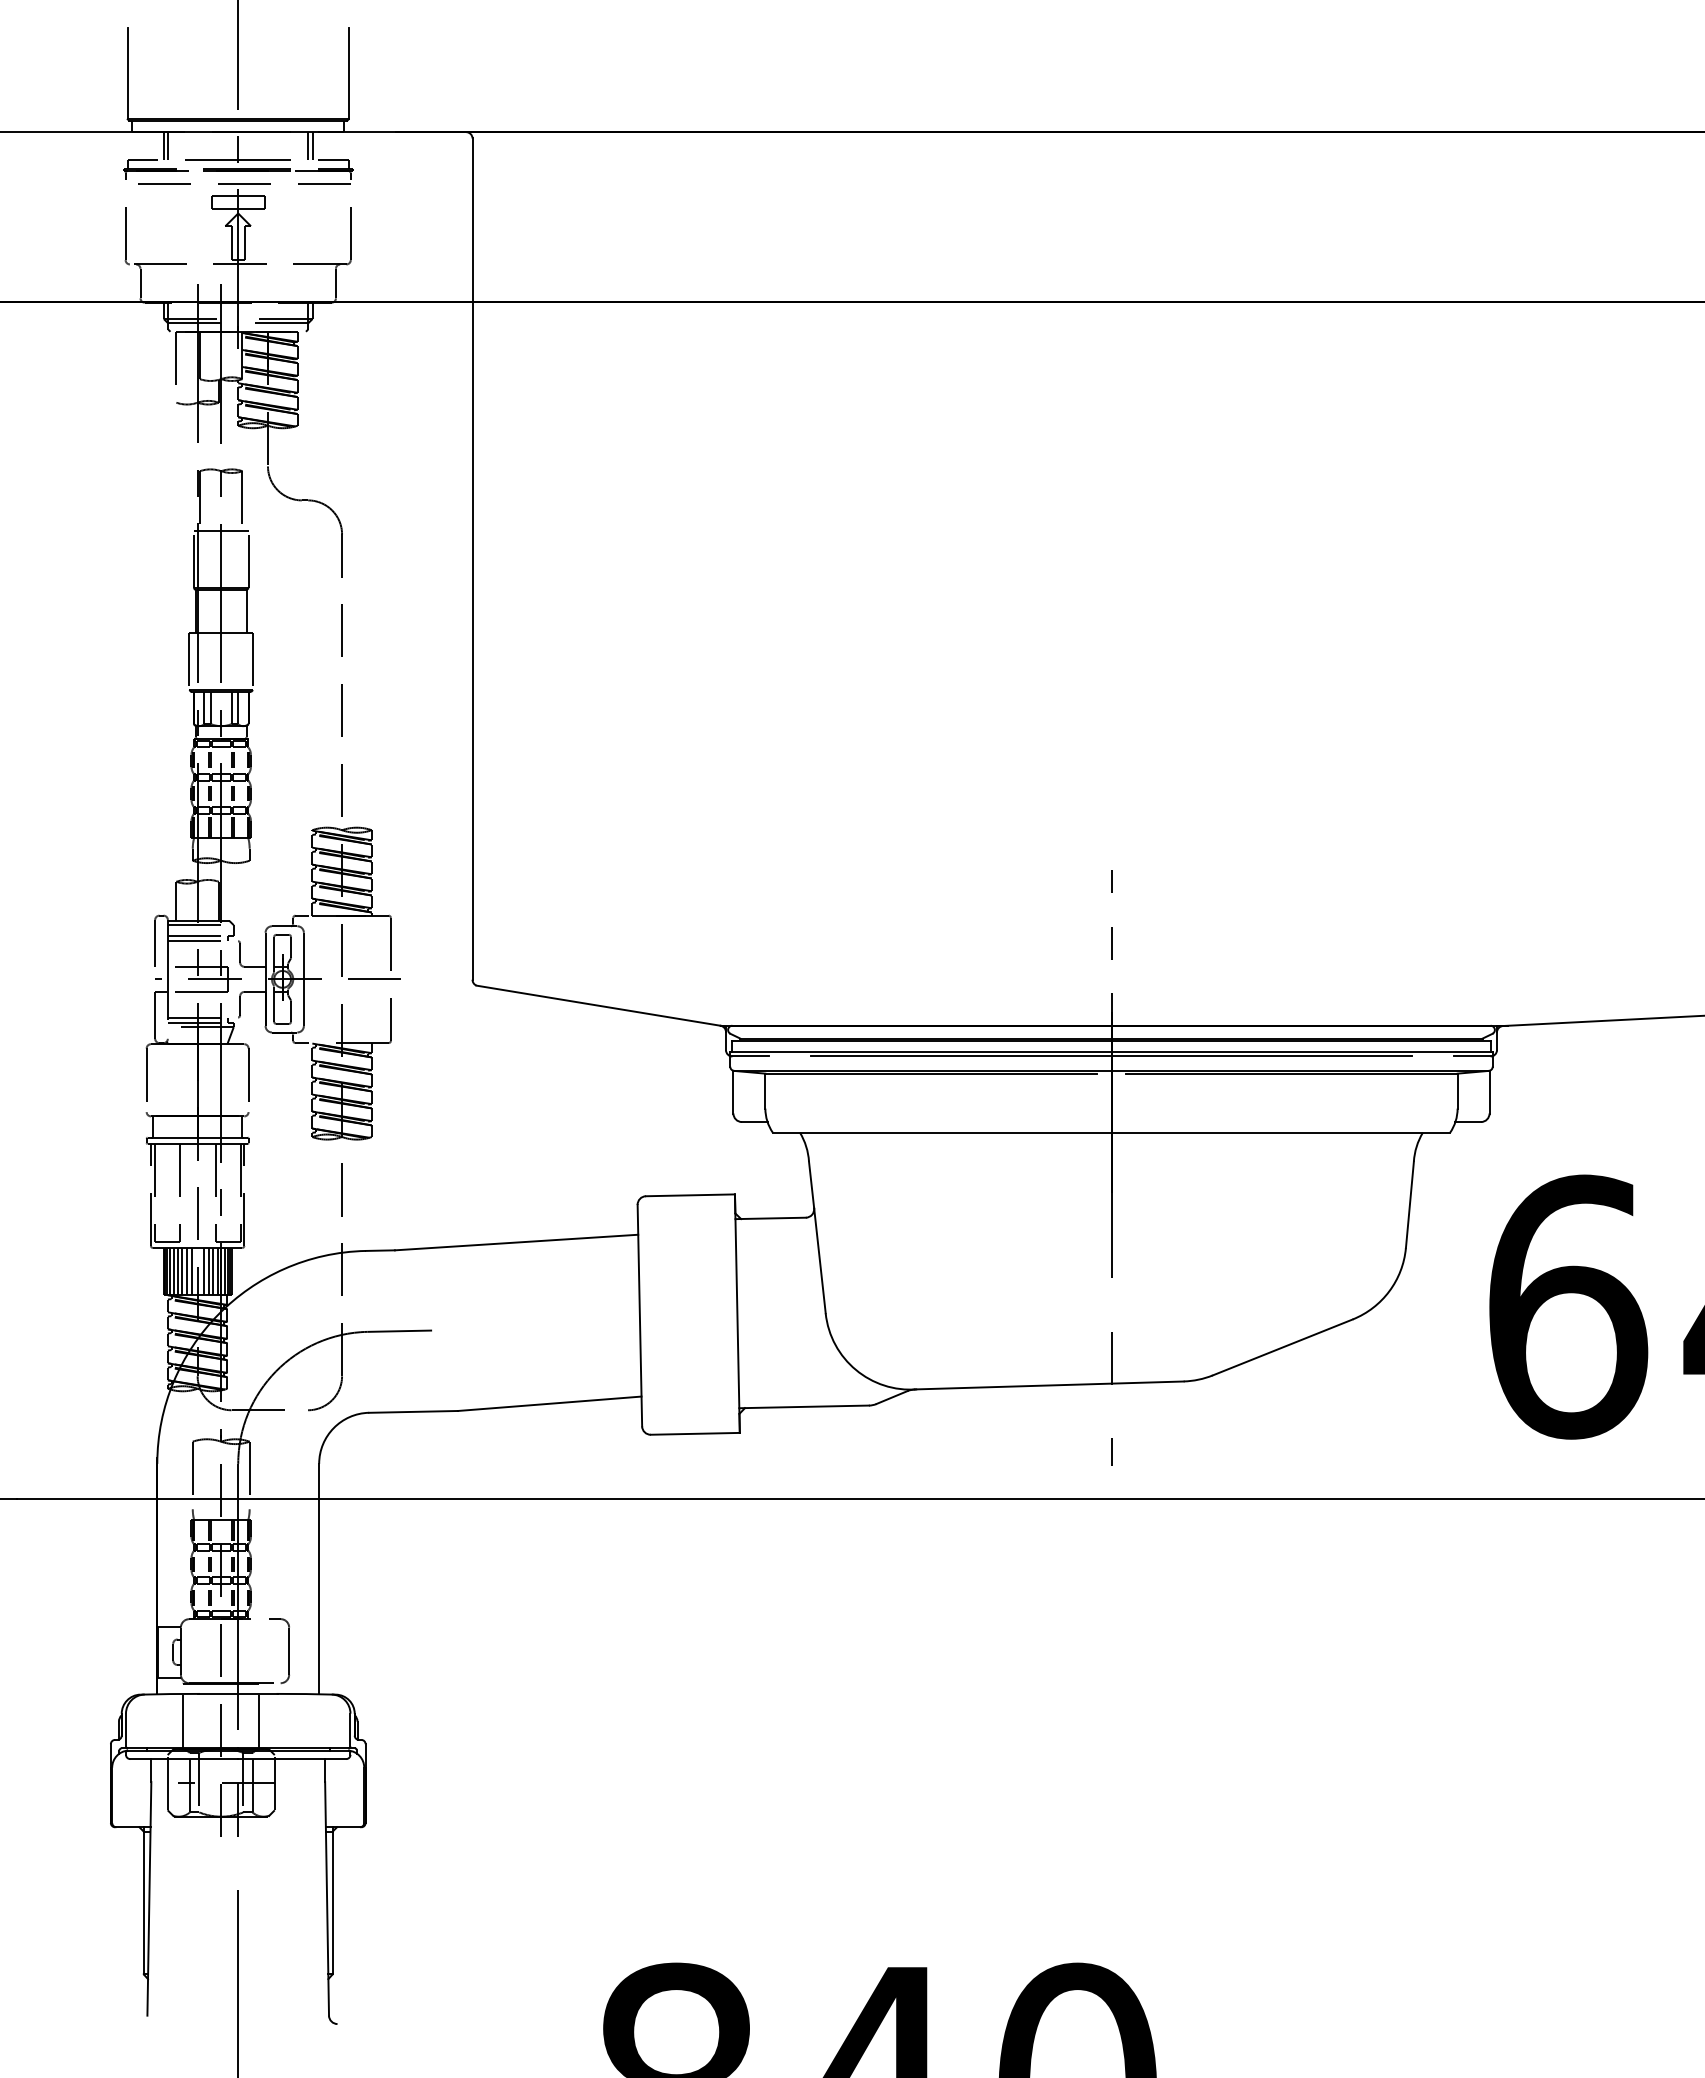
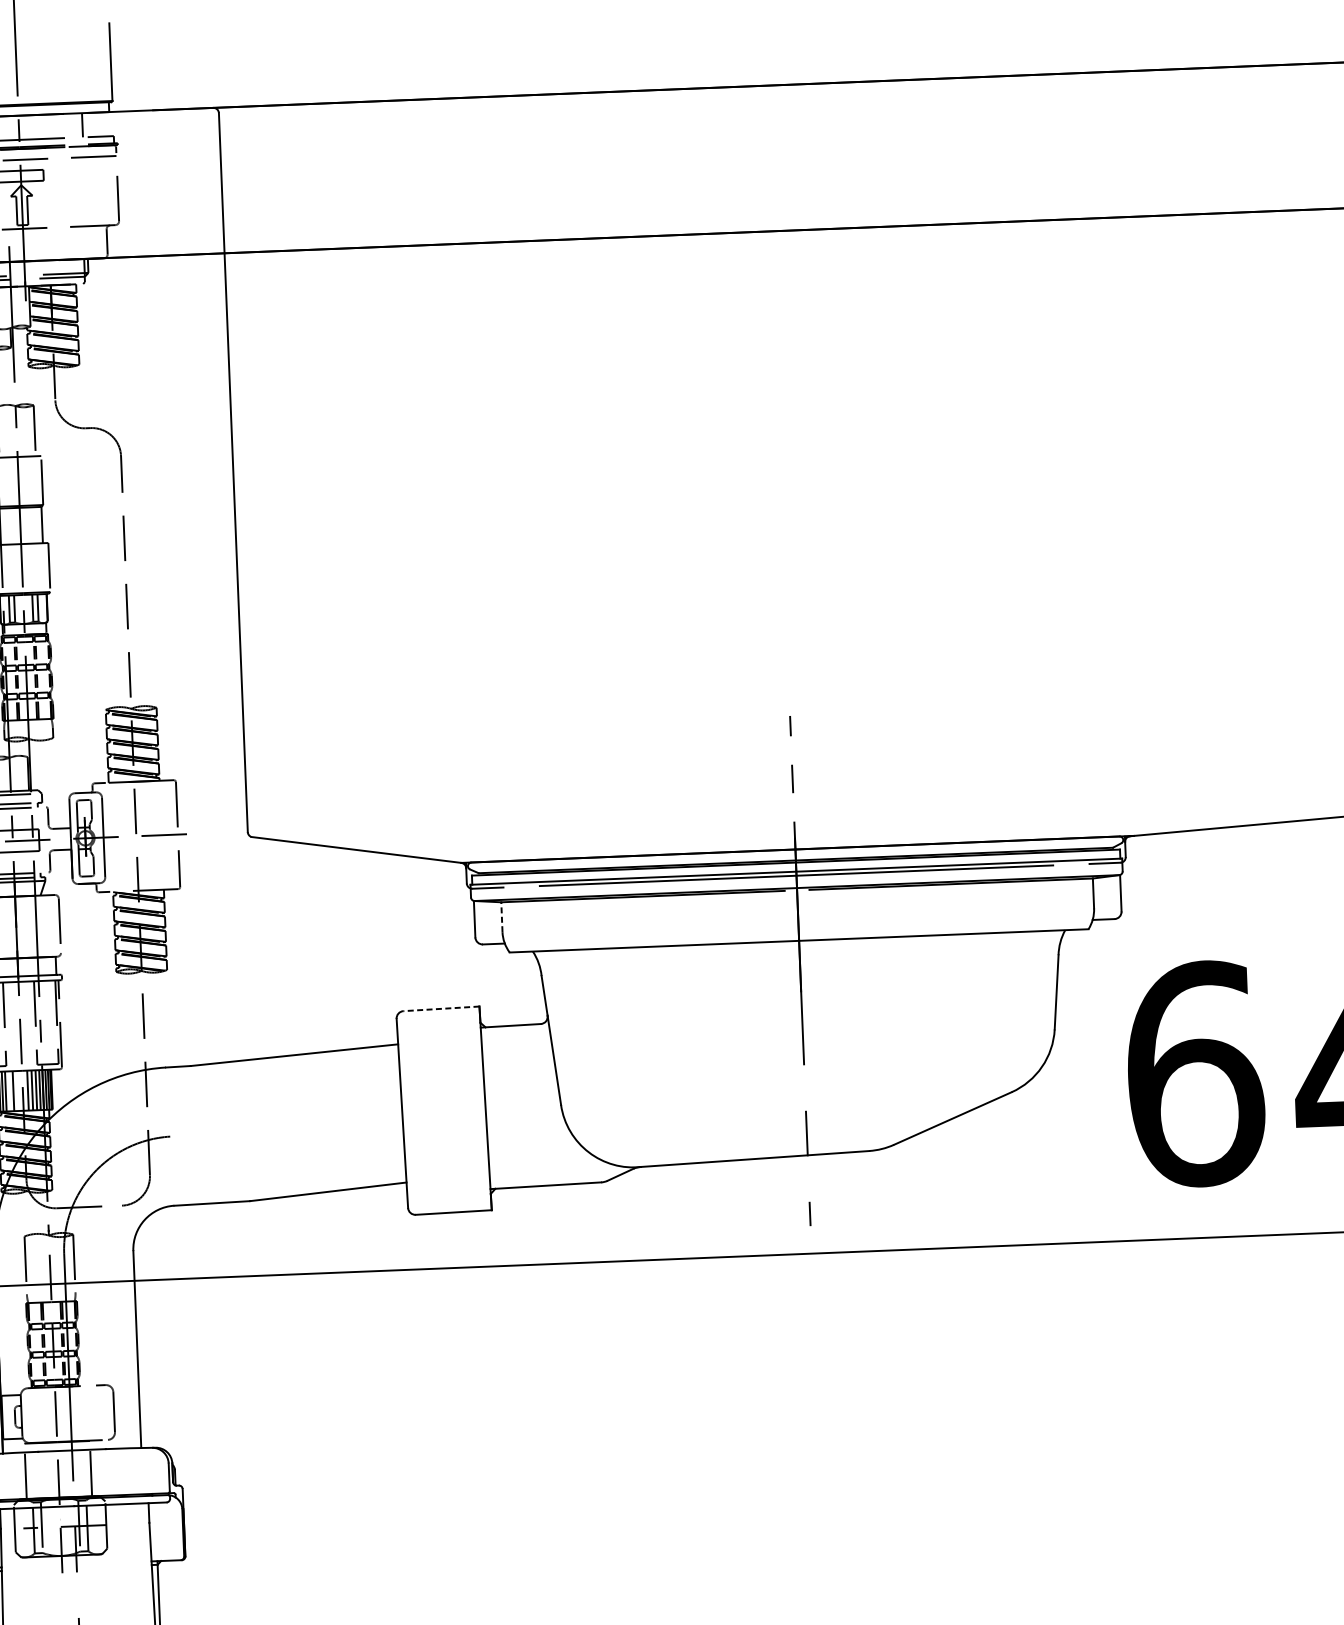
line: (308, 146) -> (79, 125), removed
line: (765, 1090) -> (501, 916), solid -> dashed
line: (690, 1195) -> (441, 1008), solid -> dashed
line: (181, 1271) -> (9, 1091), removed
line: (191, 1271) -> (17, 1091), removed
line: (399, 1330) -> (197, 1134), removed

